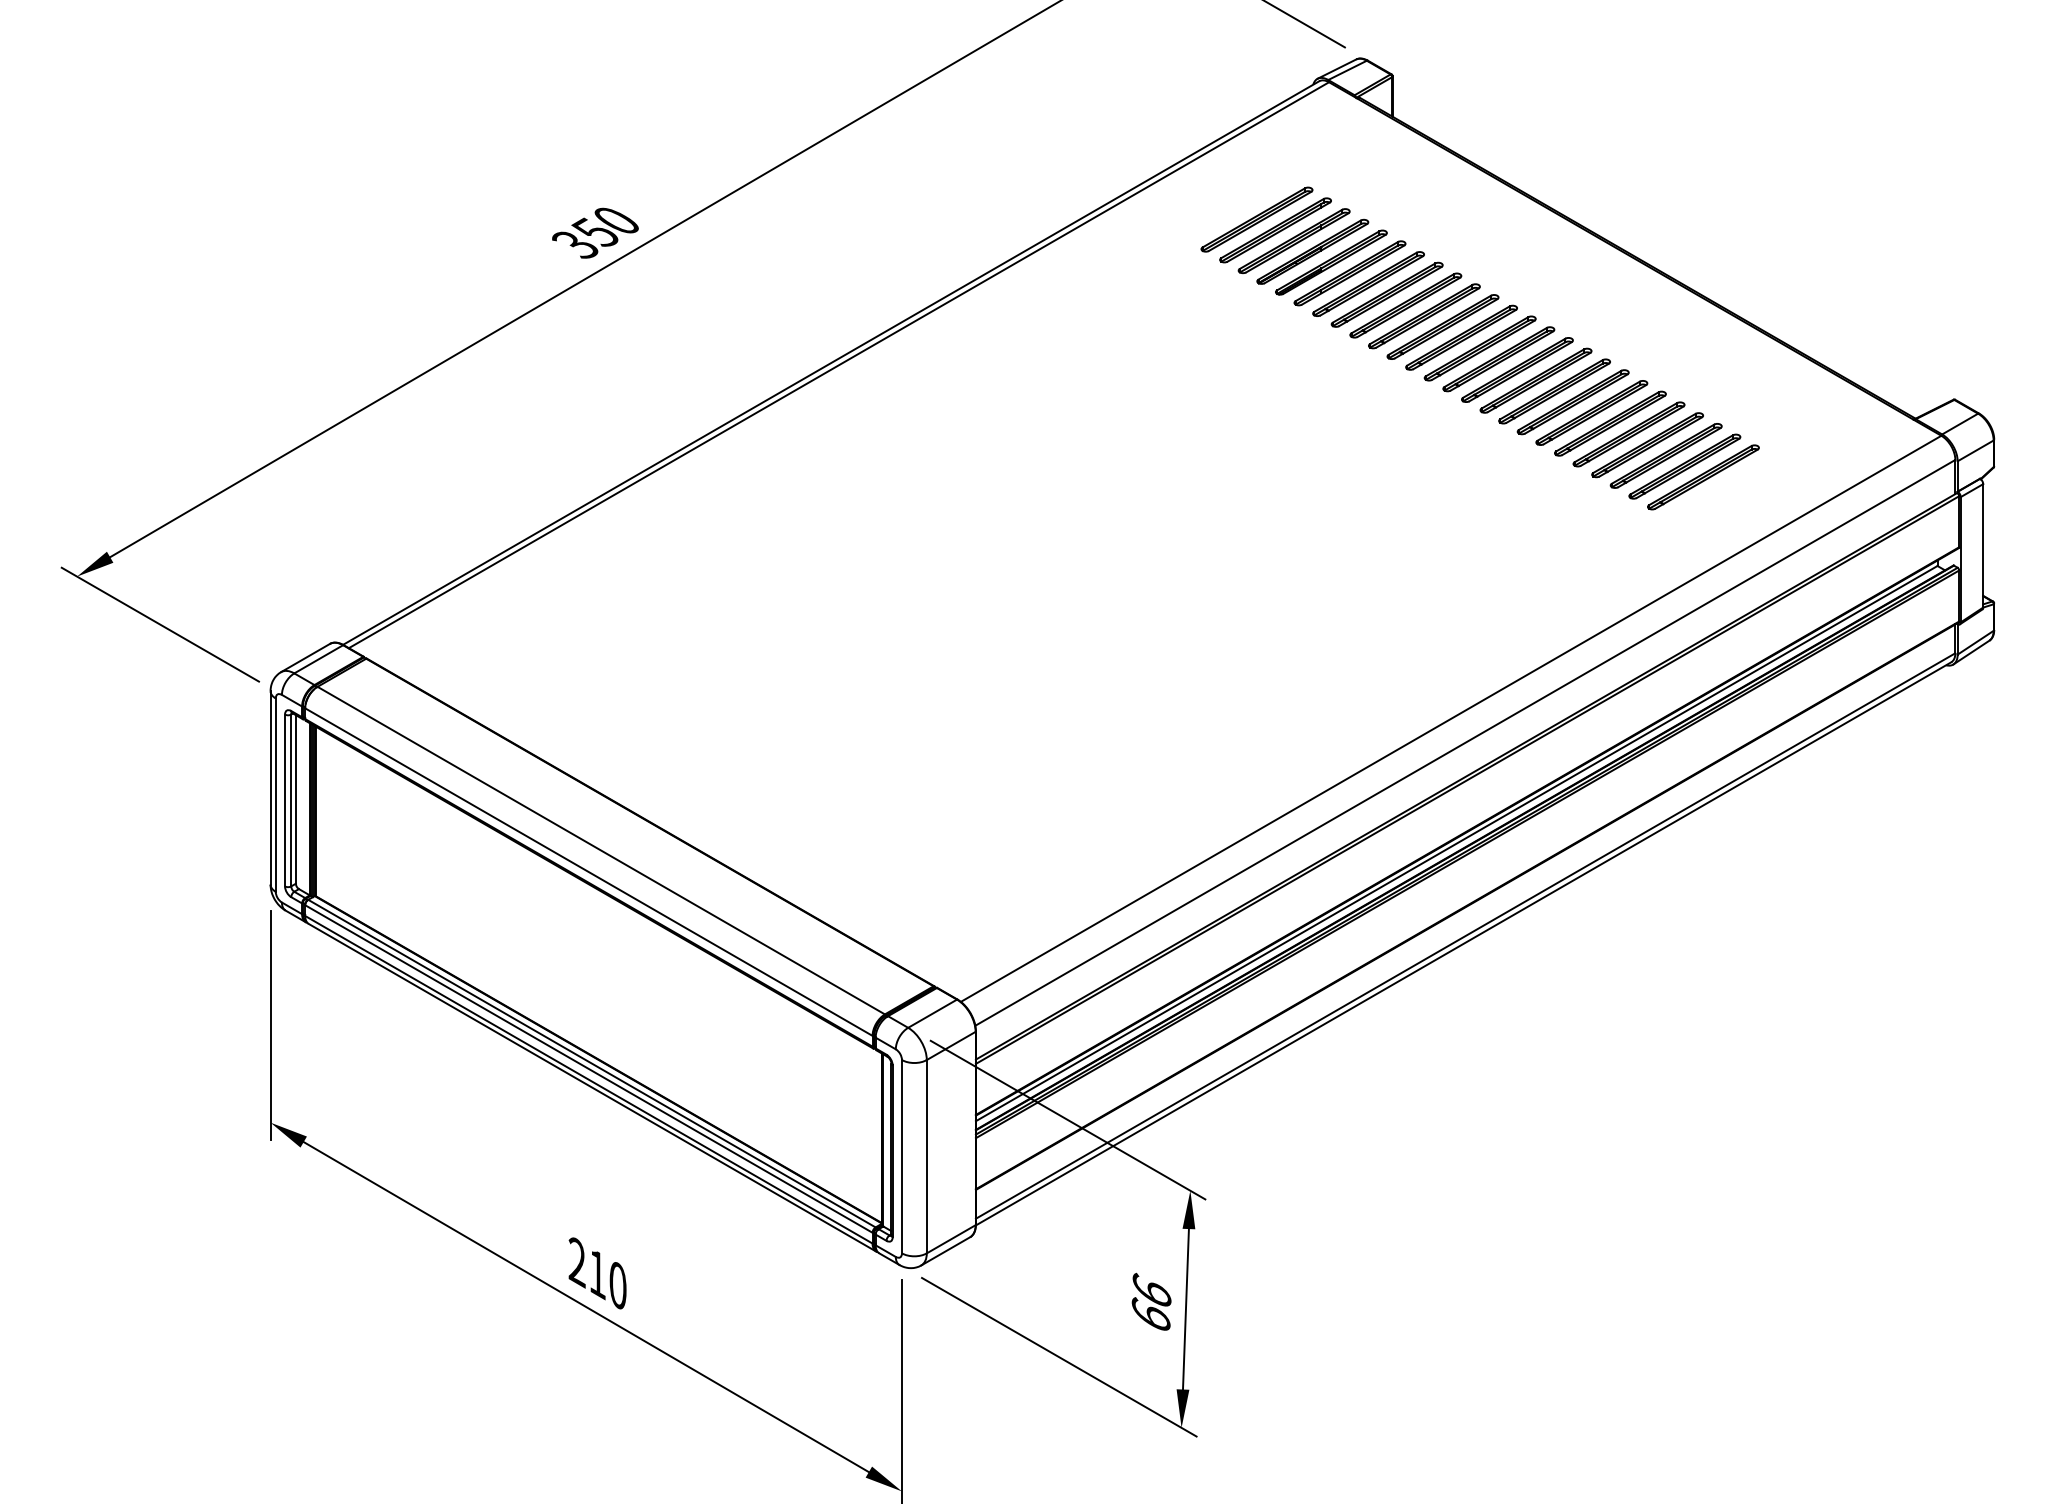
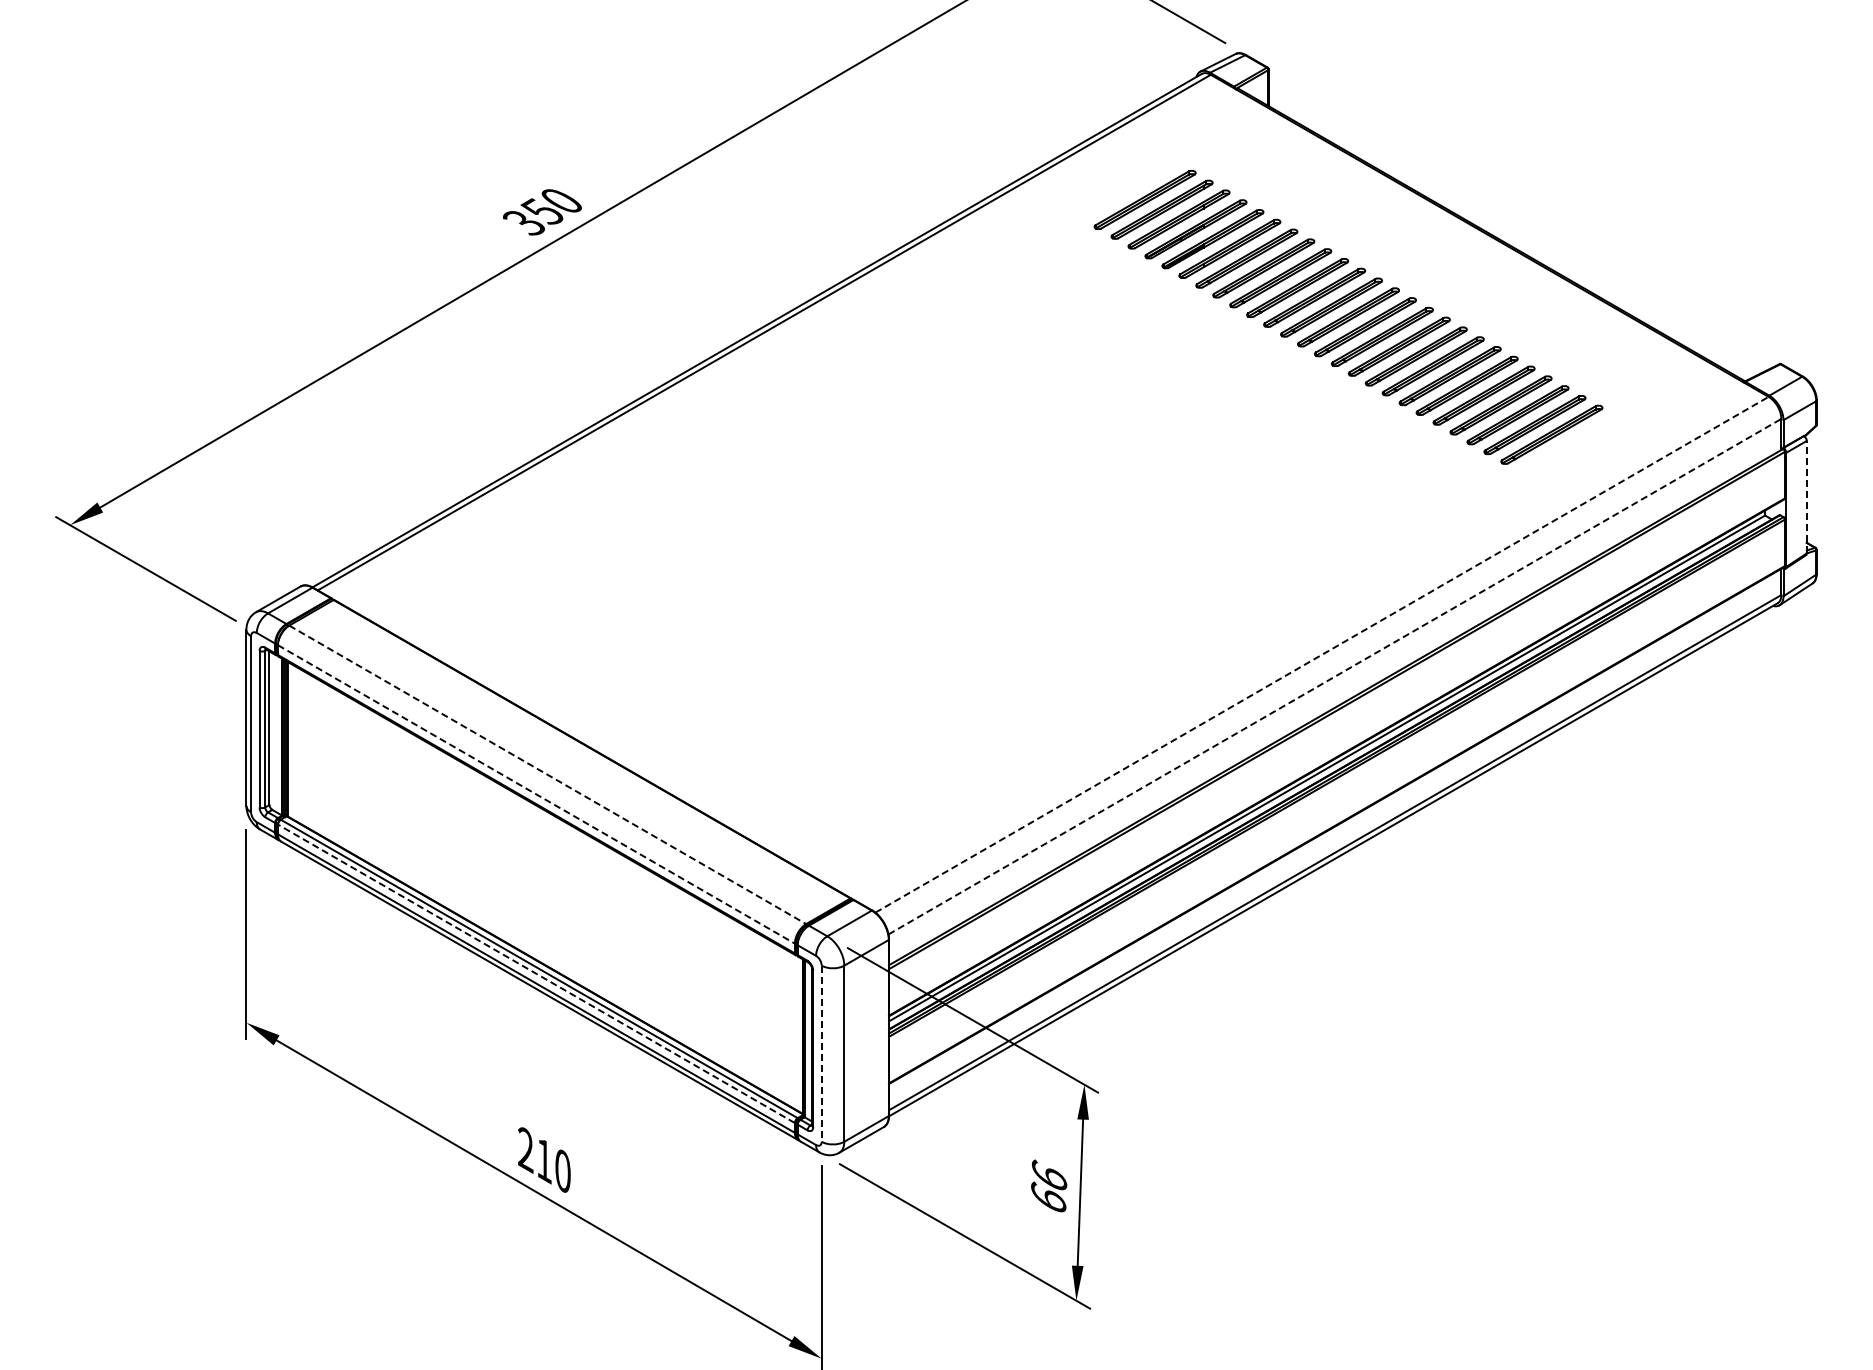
line: (1982, 545) -> (1806, 496), solid -> dashed
line: (1451, 718) -> (1322, 654), solid -> dashed
line: (1465, 742) -> (1335, 676), solid -> dashed
line: (602, 851) -> (548, 775), solid -> dashed
line: (588, 872) -> (536, 794), solid -> dashed
line: (587, 1068) -> (535, 973), solid -> dashed
line: (901, 1157) -> (821, 1054), solid -> dashed

